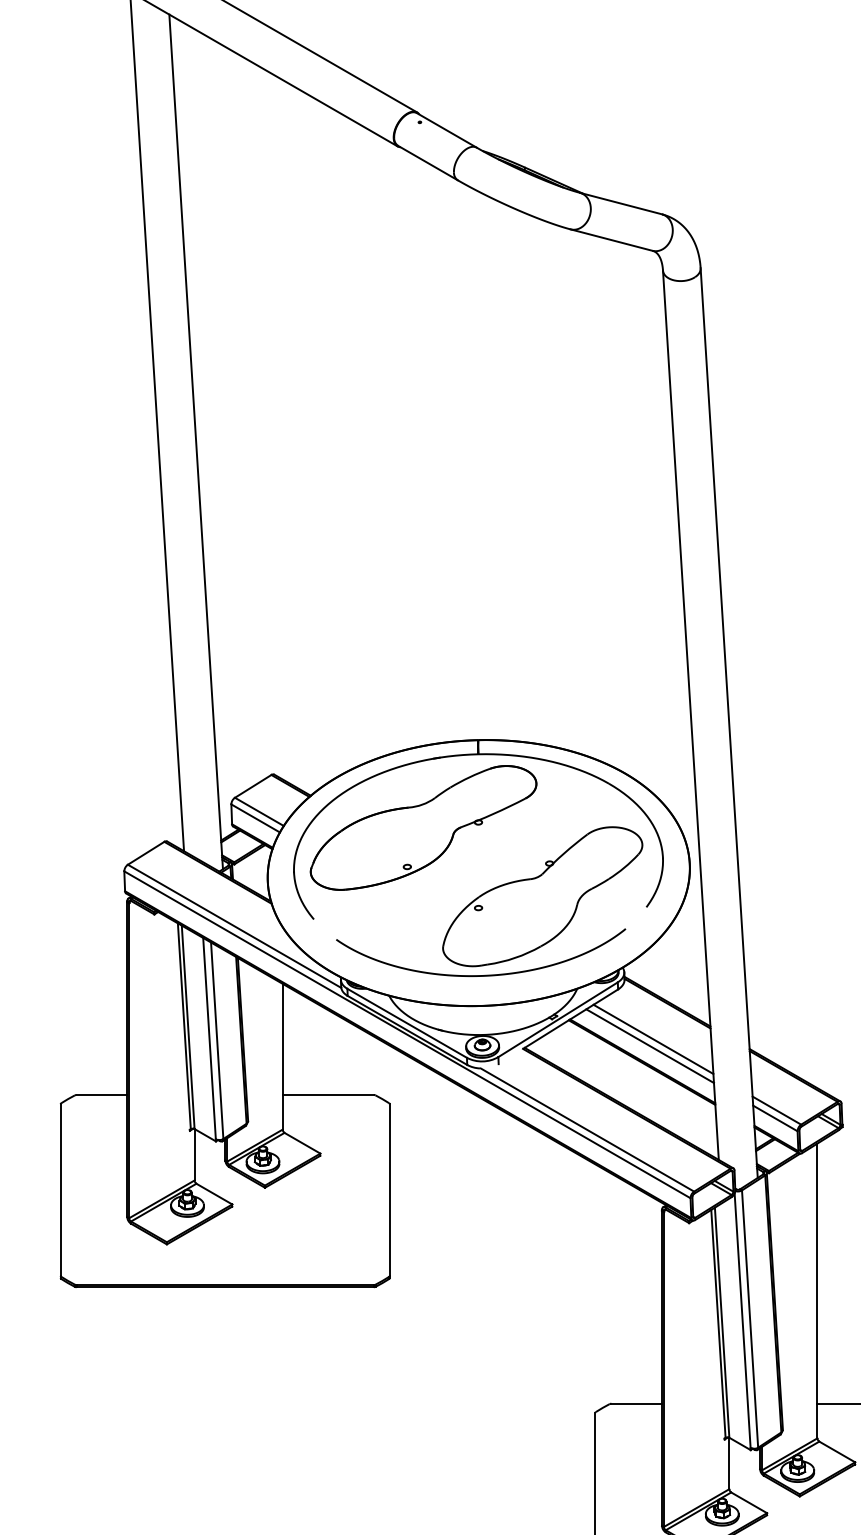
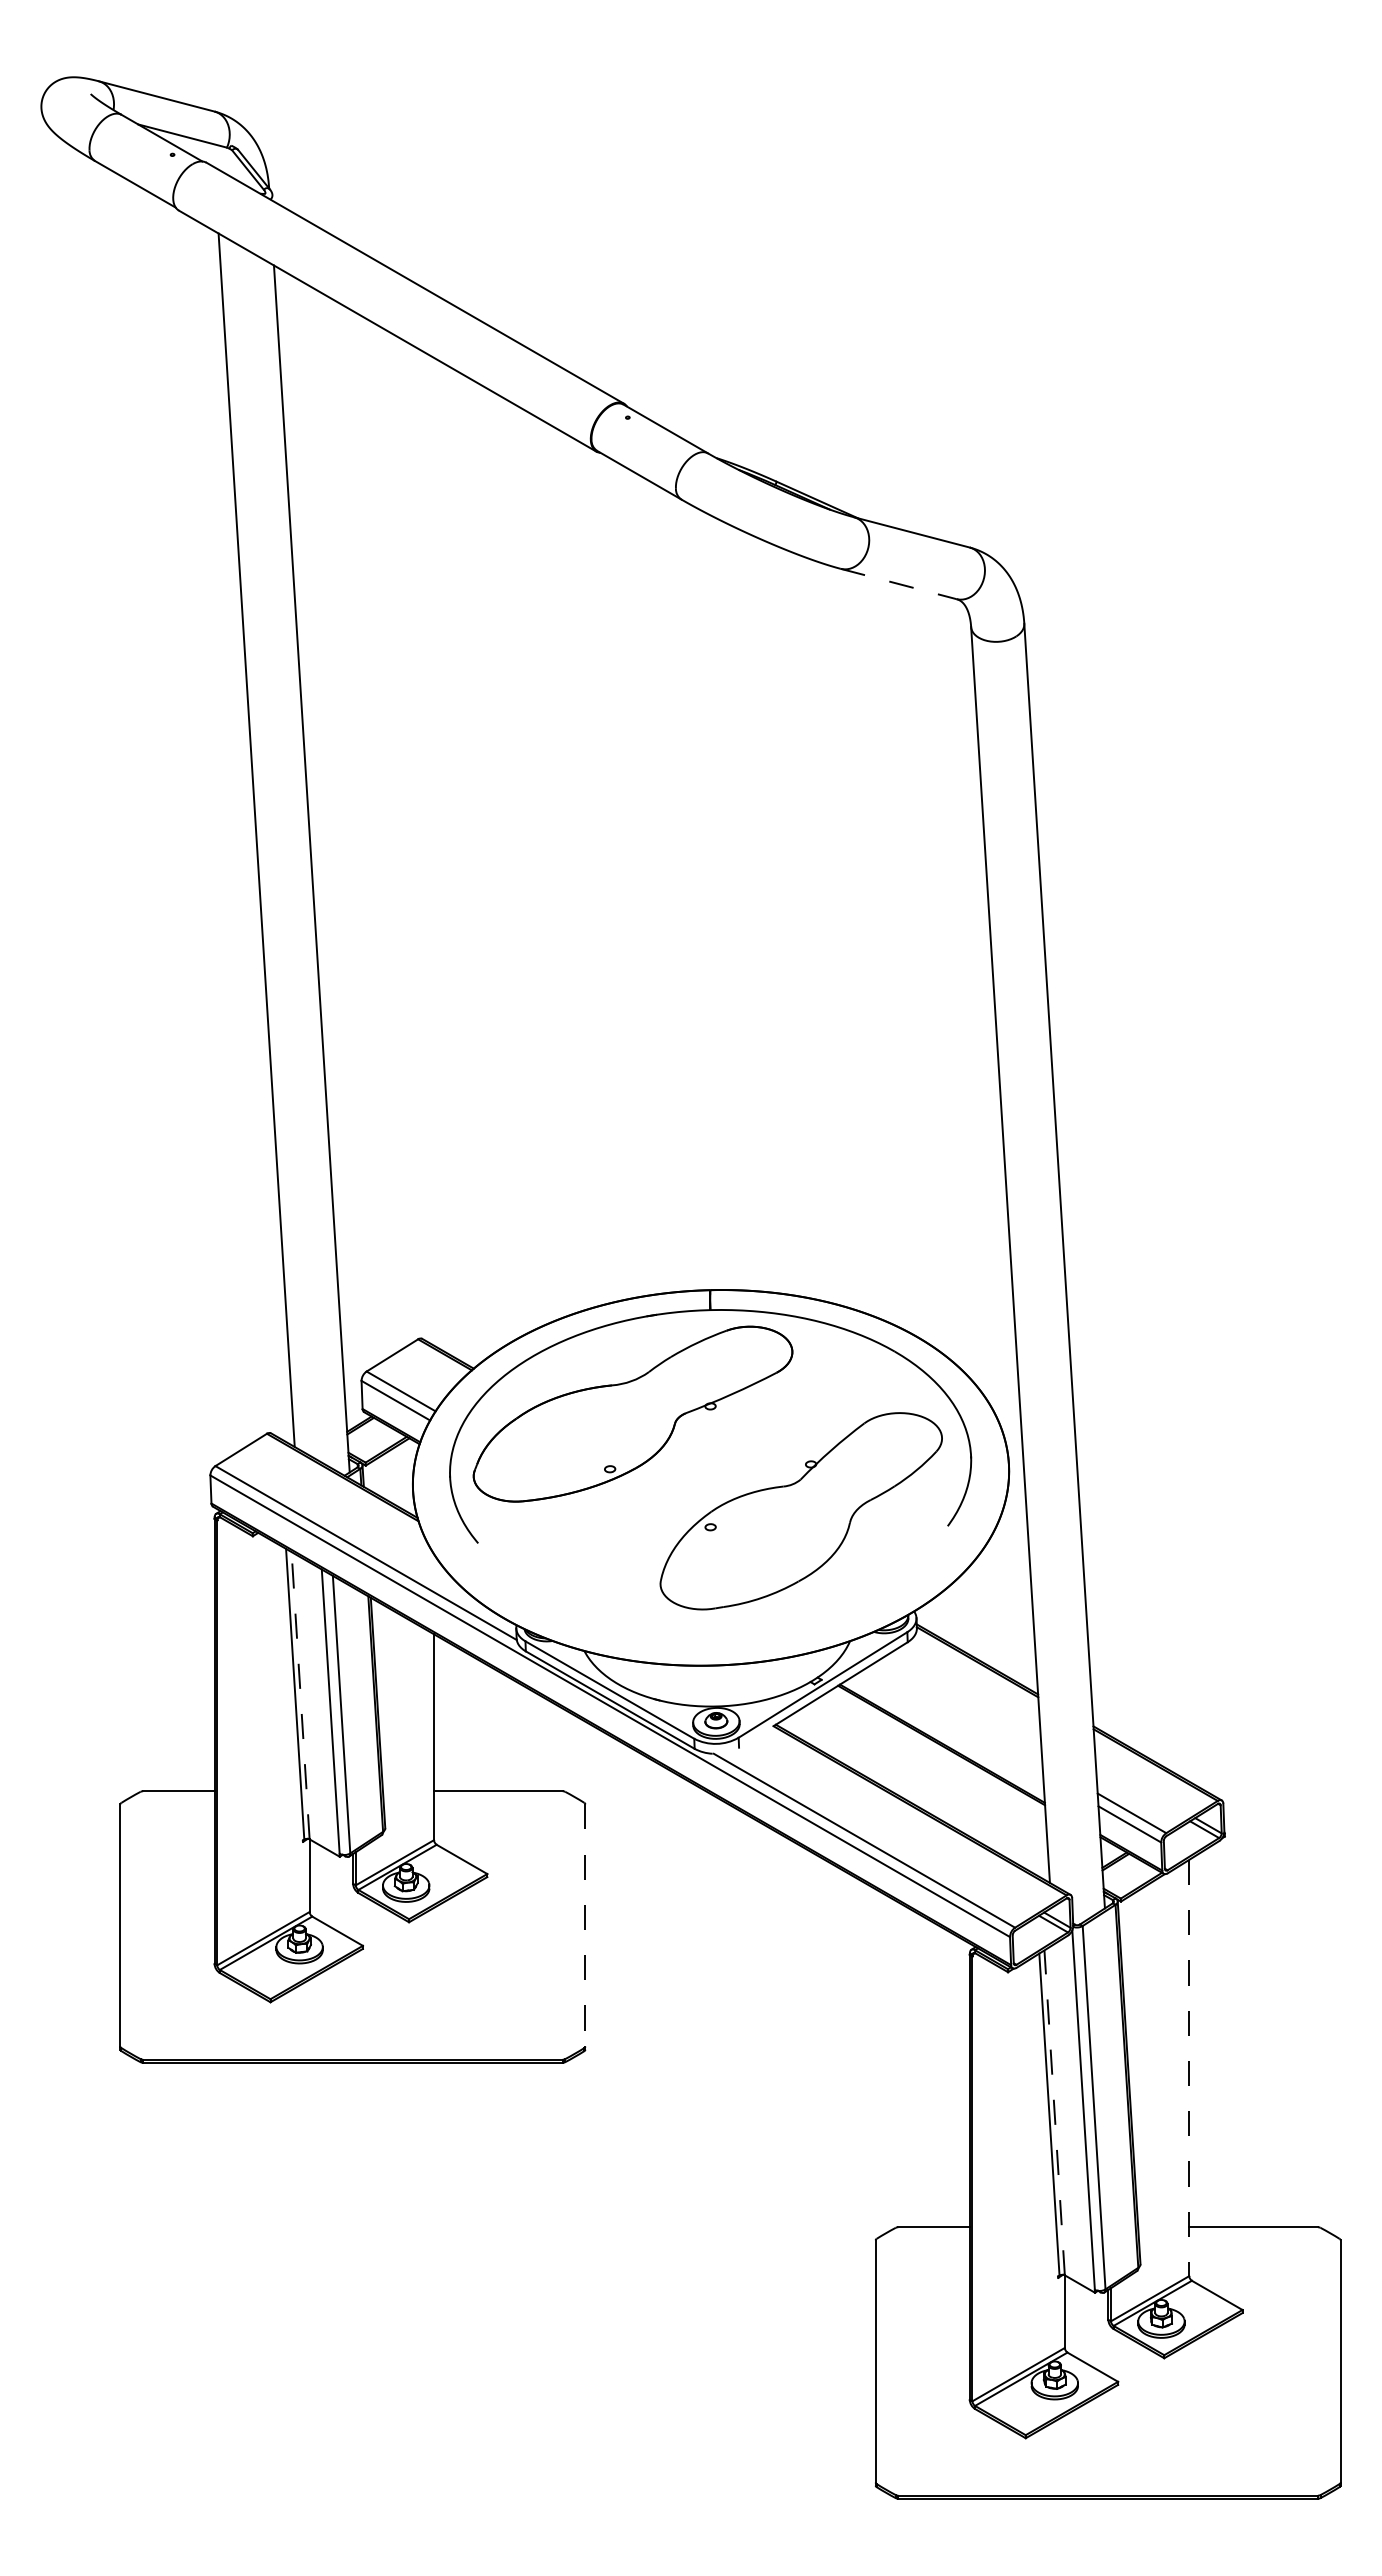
line: (611, 239) -> (898, 583), solid -> dashed
curve: (480, 975) -> (713, 1622), removed
line: (188, 1027) -> (300, 1695), solid -> dashed
line: (653, 1039) -> (957, 1712), removed
line: (649, 1046) -> (952, 1722), removed
line: (389, 1190) -> (585, 1925), solid -> dashed
line: (817, 1291) -> (1189, 2068), solid -> dashed
line: (722, 1322) -> (1054, 2112), solid -> dashed

